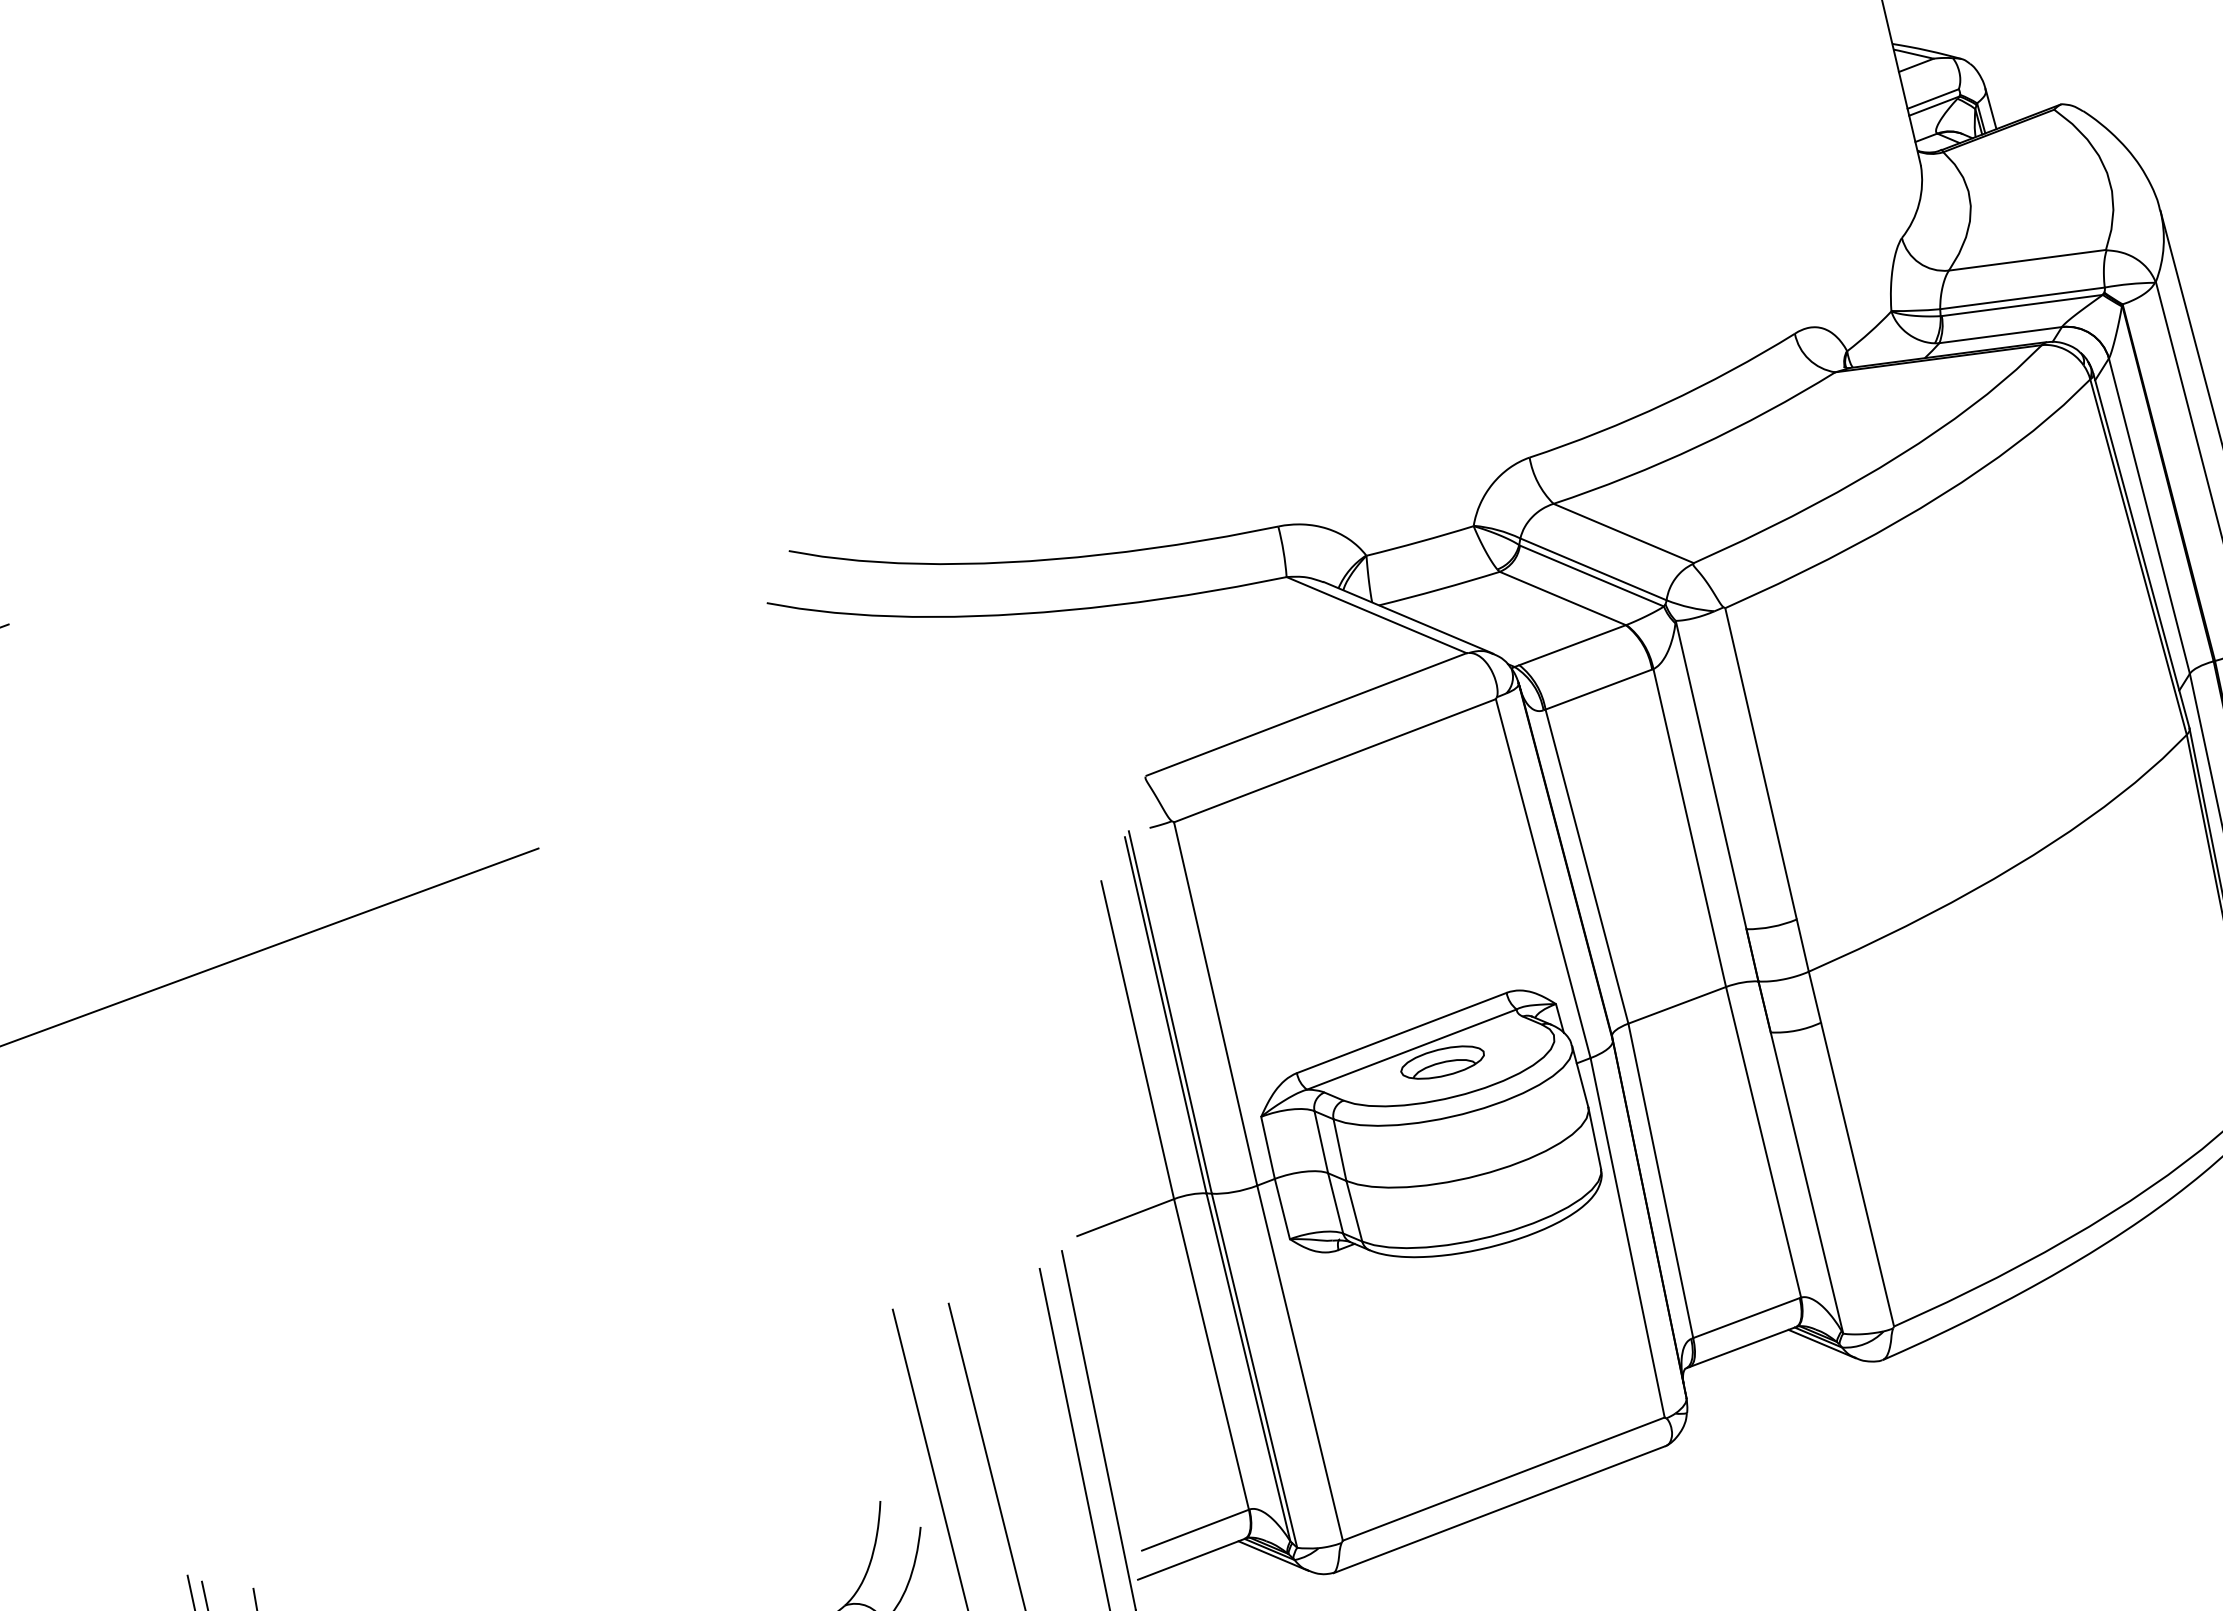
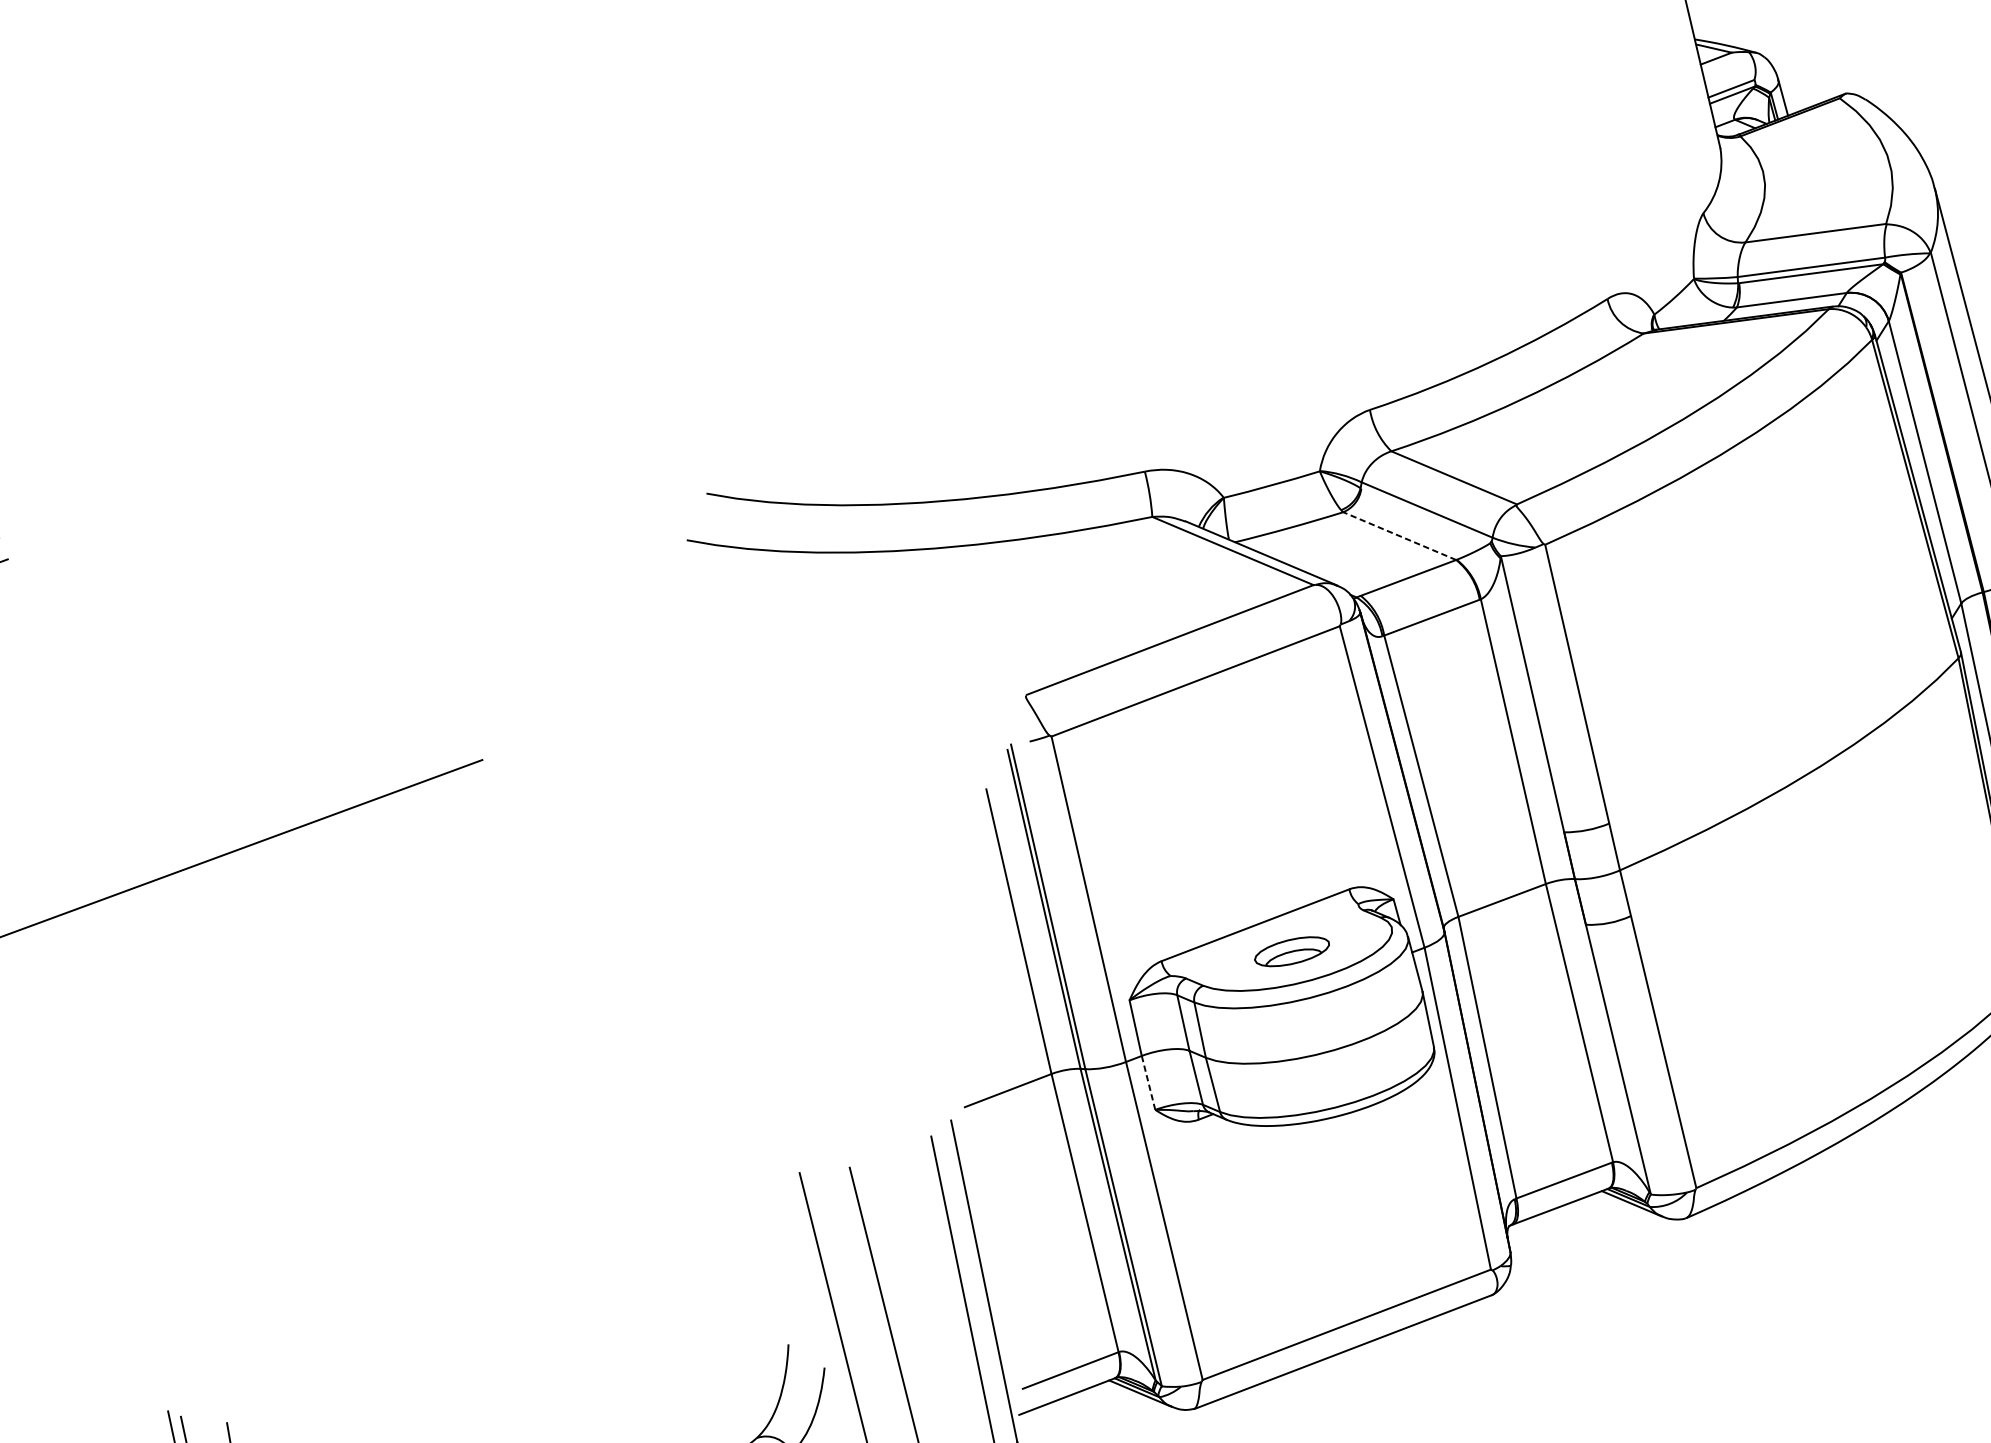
line: (1591, 575) -> (1425, 515), removed
line: (1562, 598) -> (1399, 536), solid -> dashed
line: (1411, 1049) -> (1264, 940), removed
line: (1282, 1208) -> (1148, 1082), solid -> dashed

